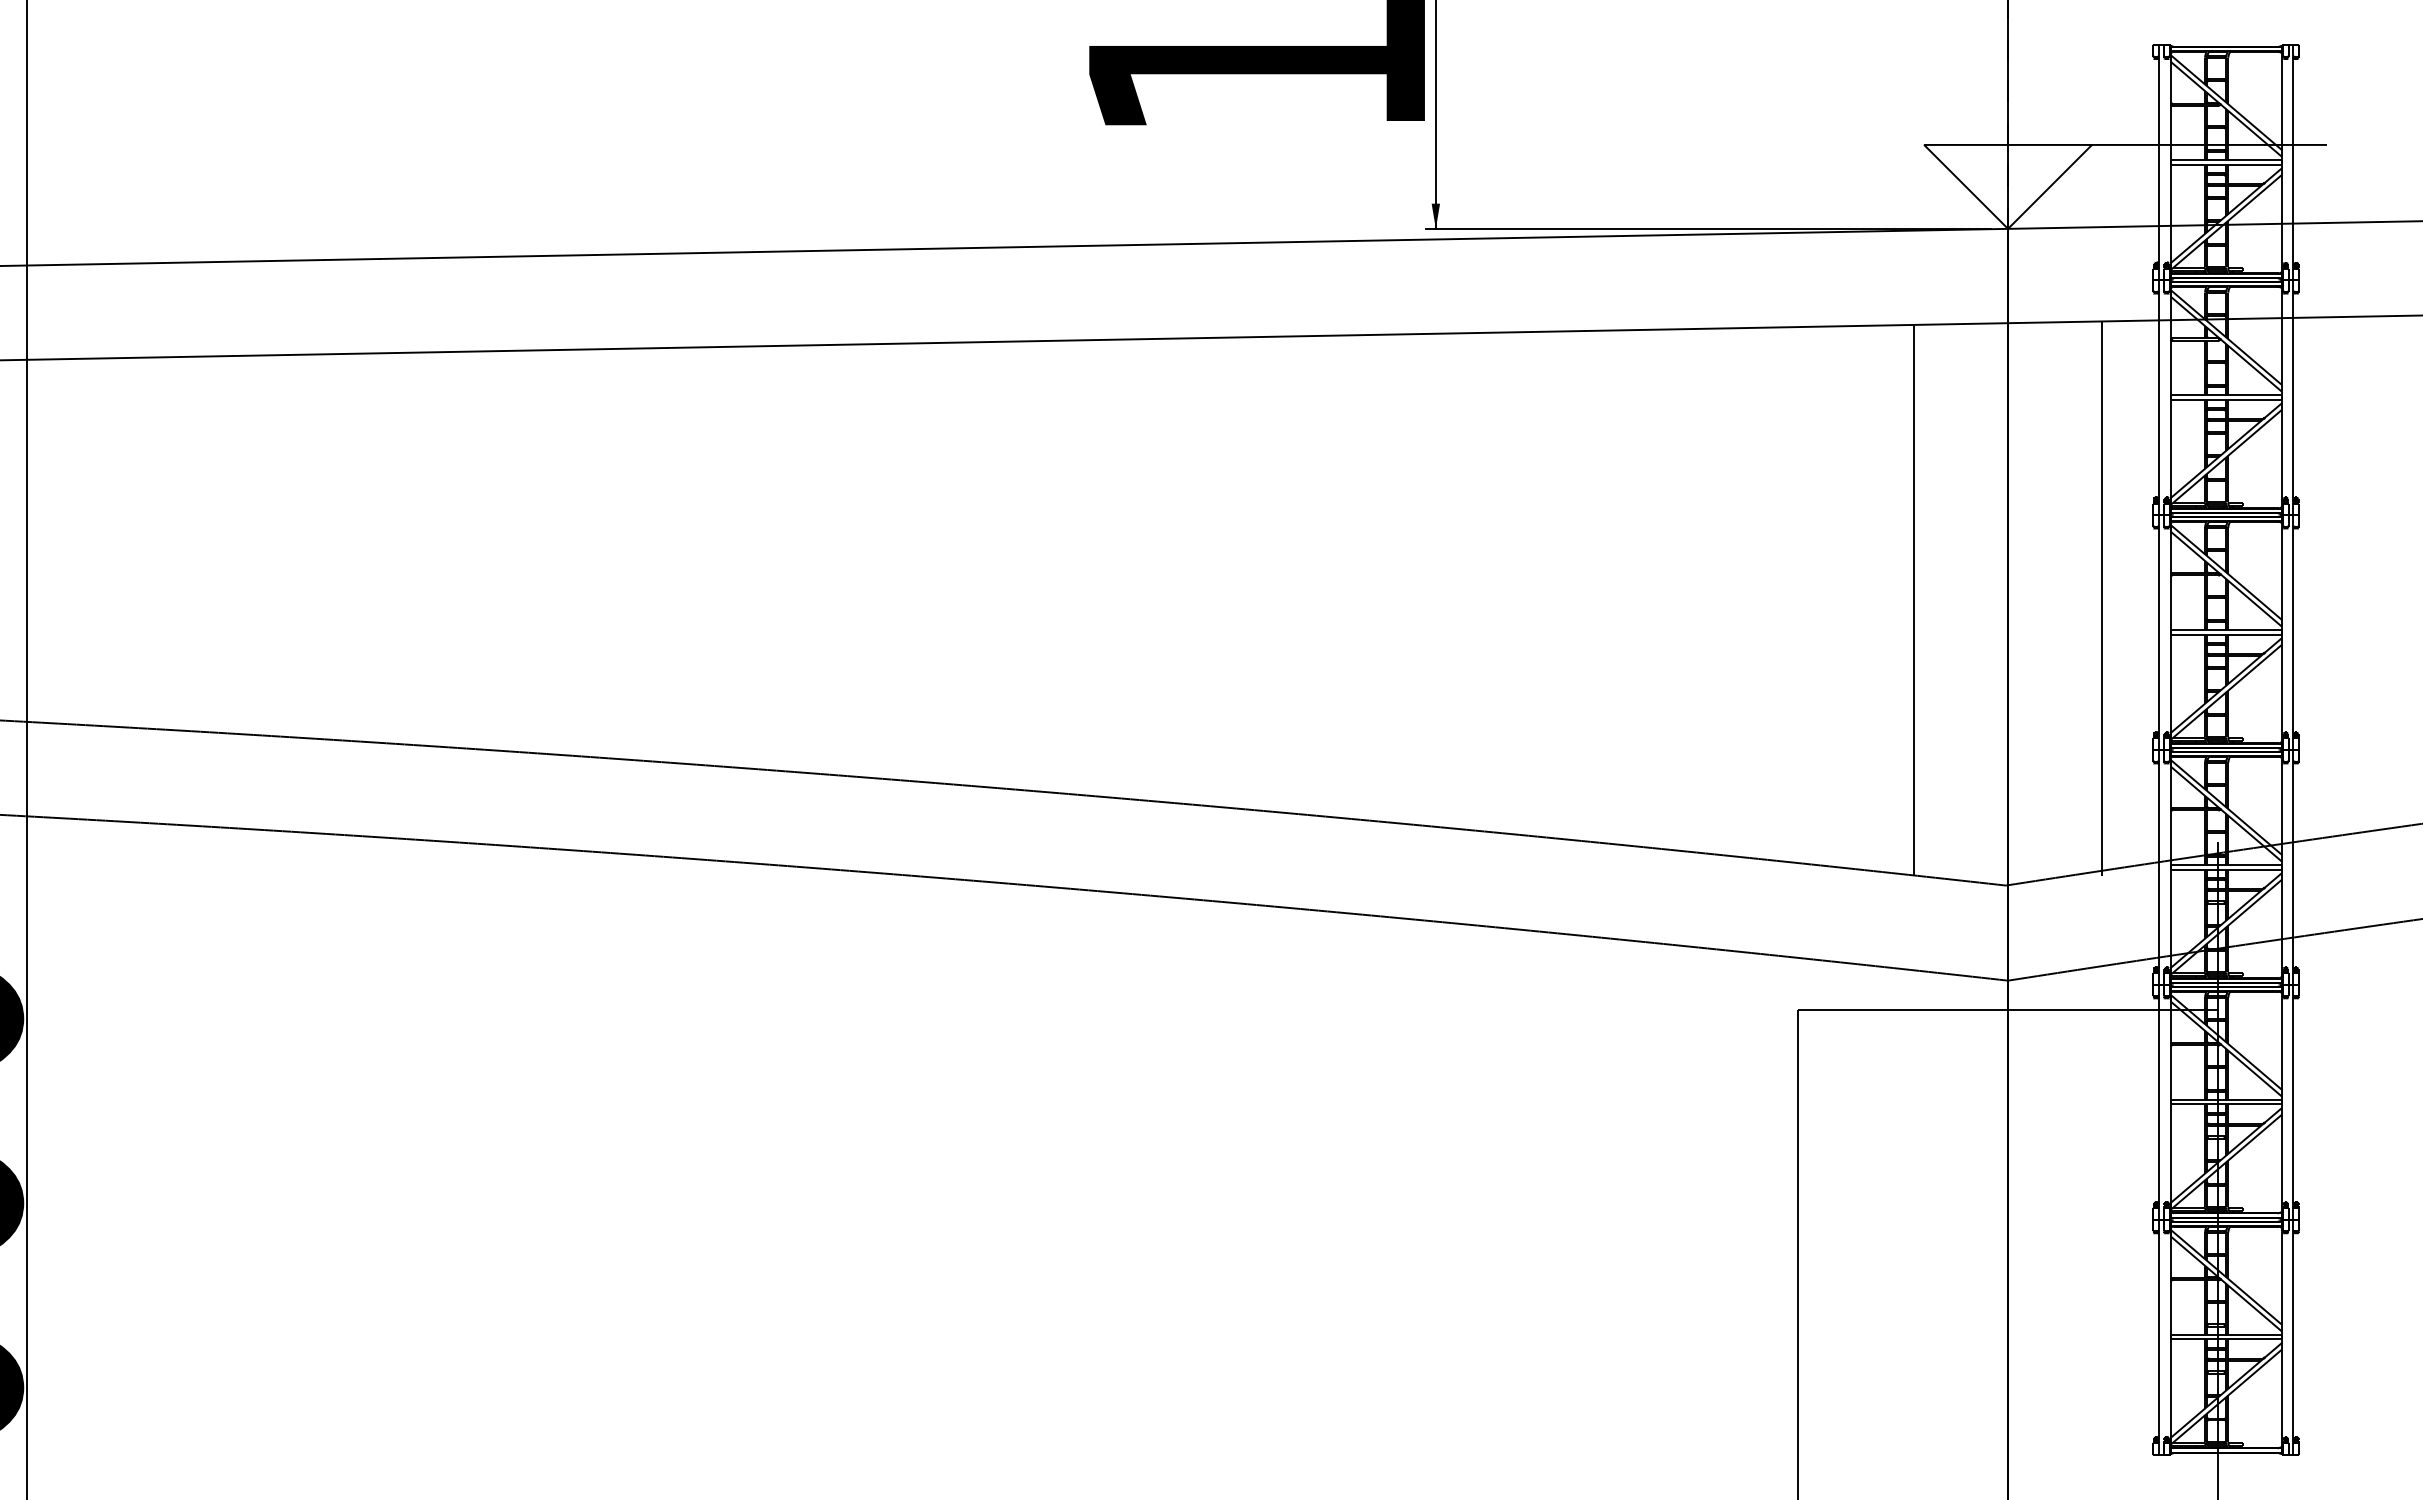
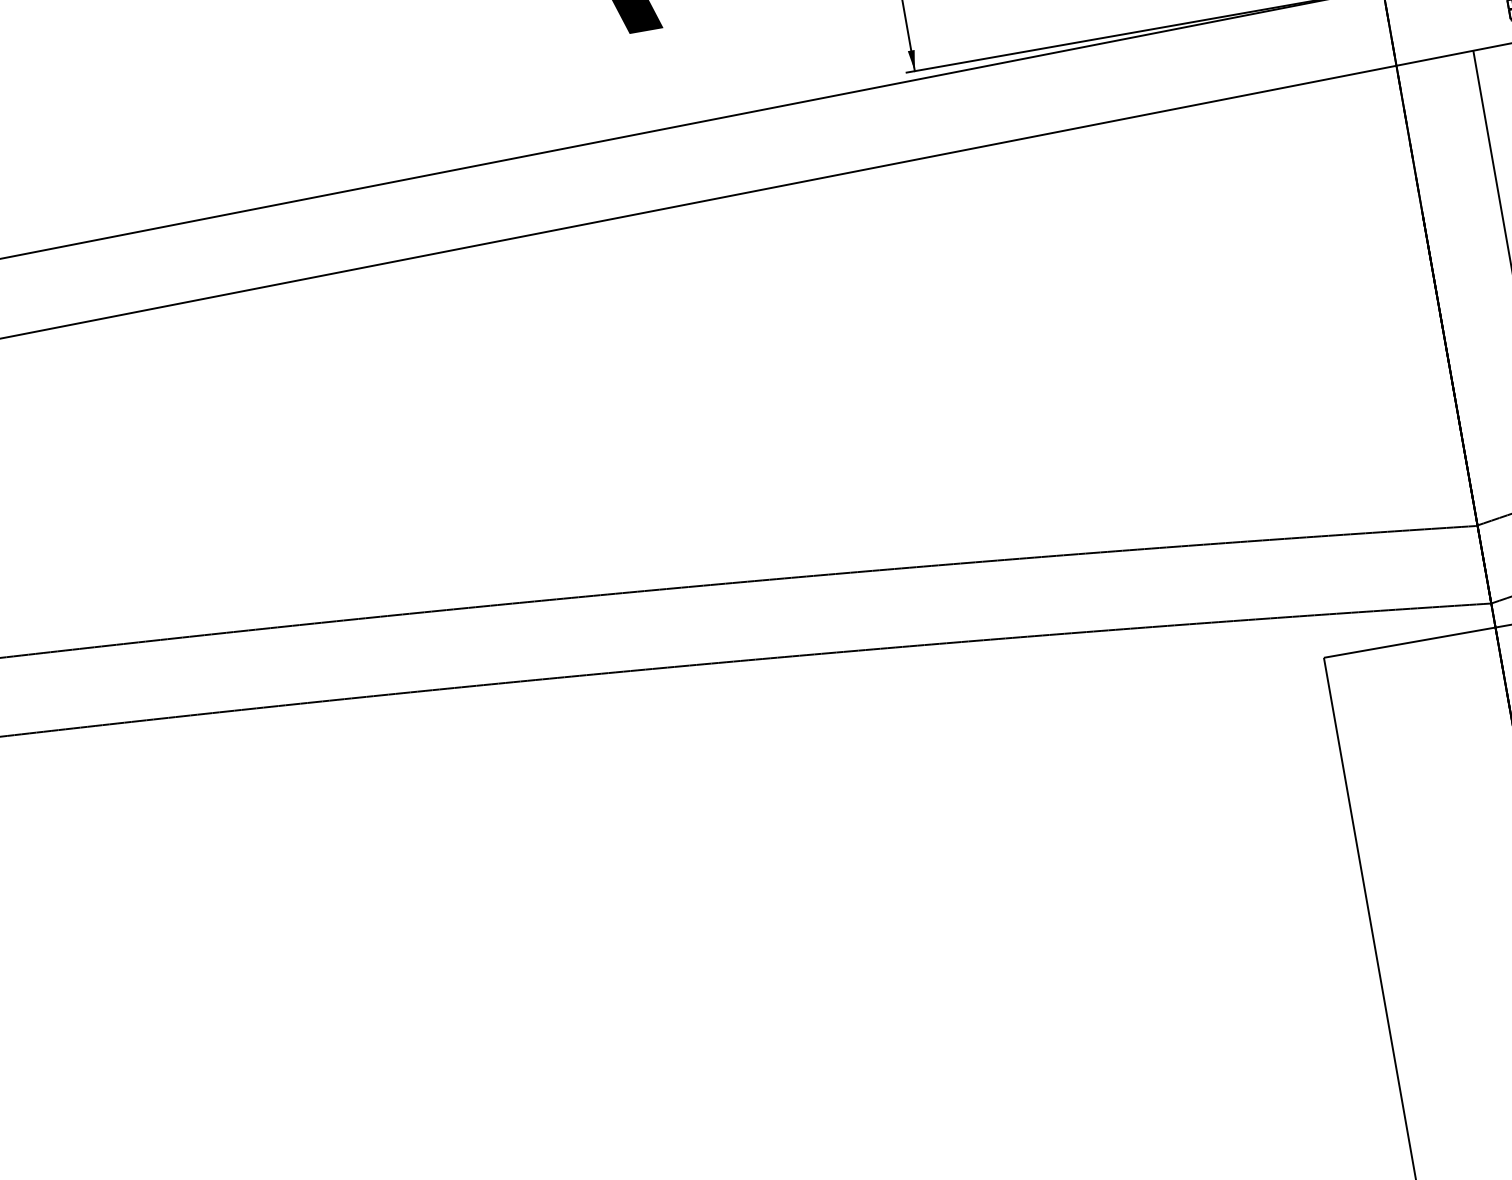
line: (1913, 599) -> (1358, 305), removed

